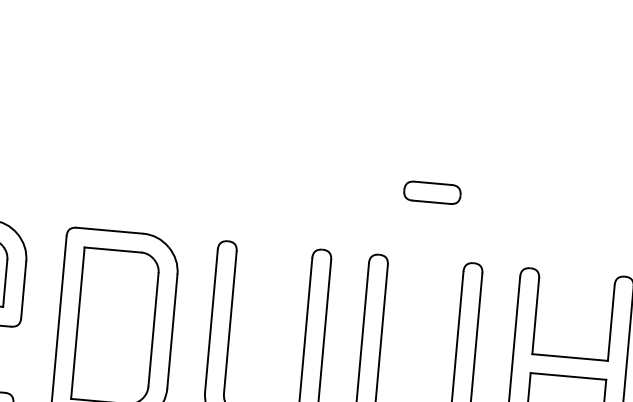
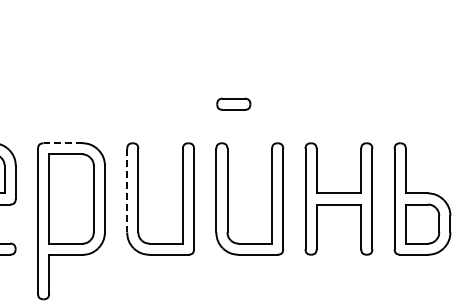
part: (432, 191) -> (233, 103), moved
line: (110, 231) -> (63, 143), solid -> dashed
line: (211, 320) -> (127, 190), solid -> dashed

